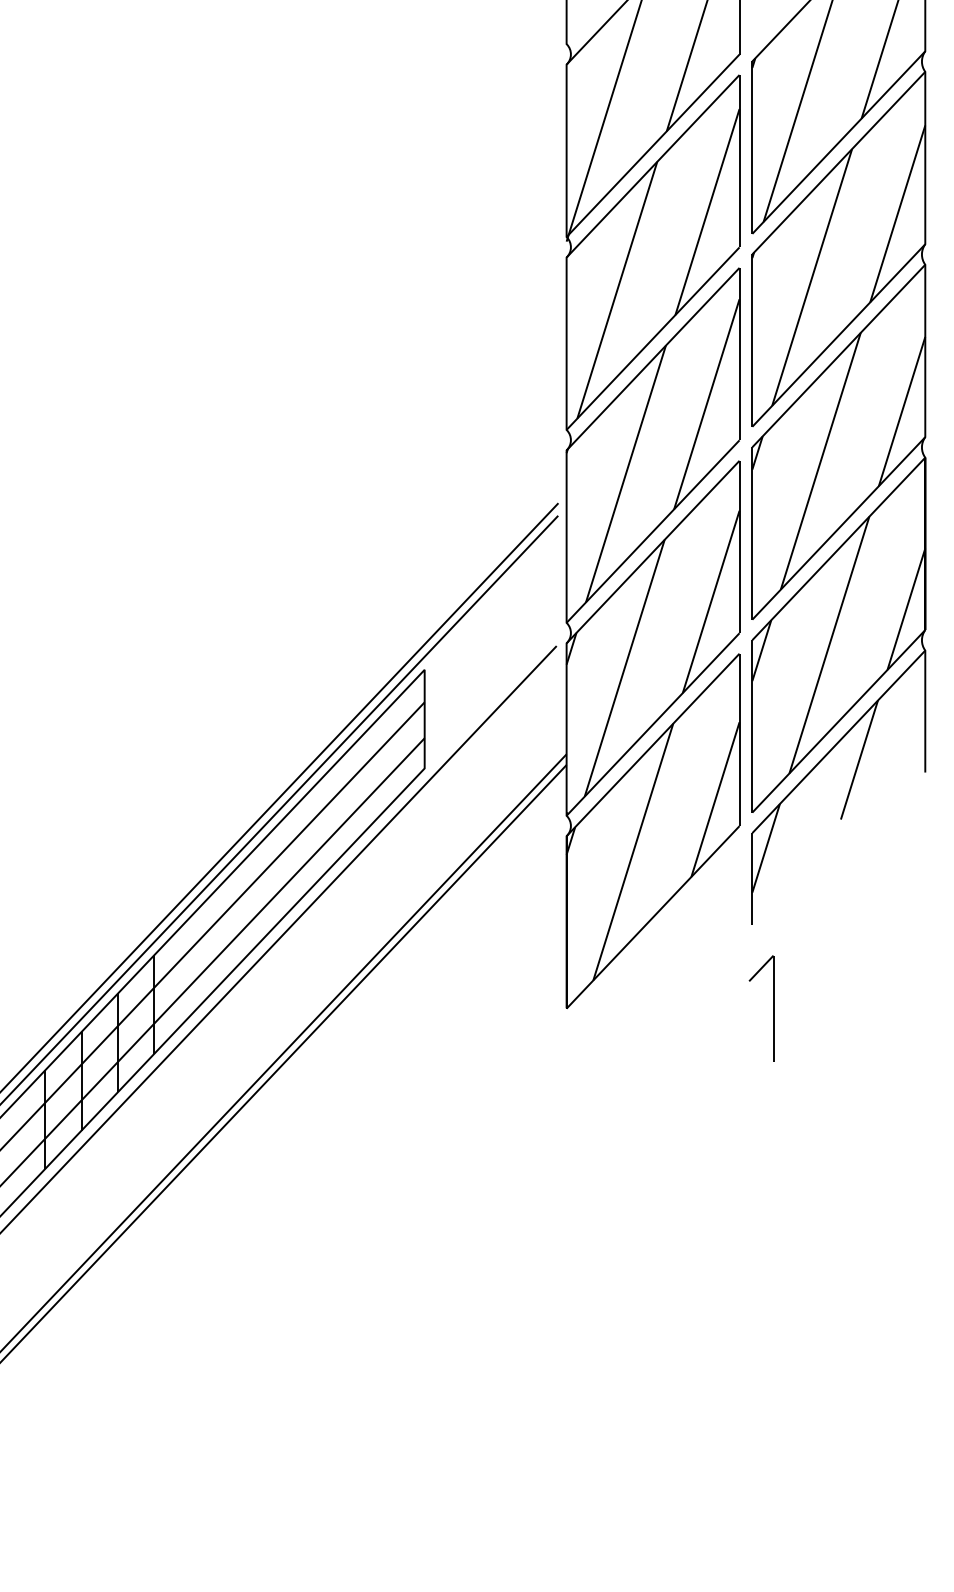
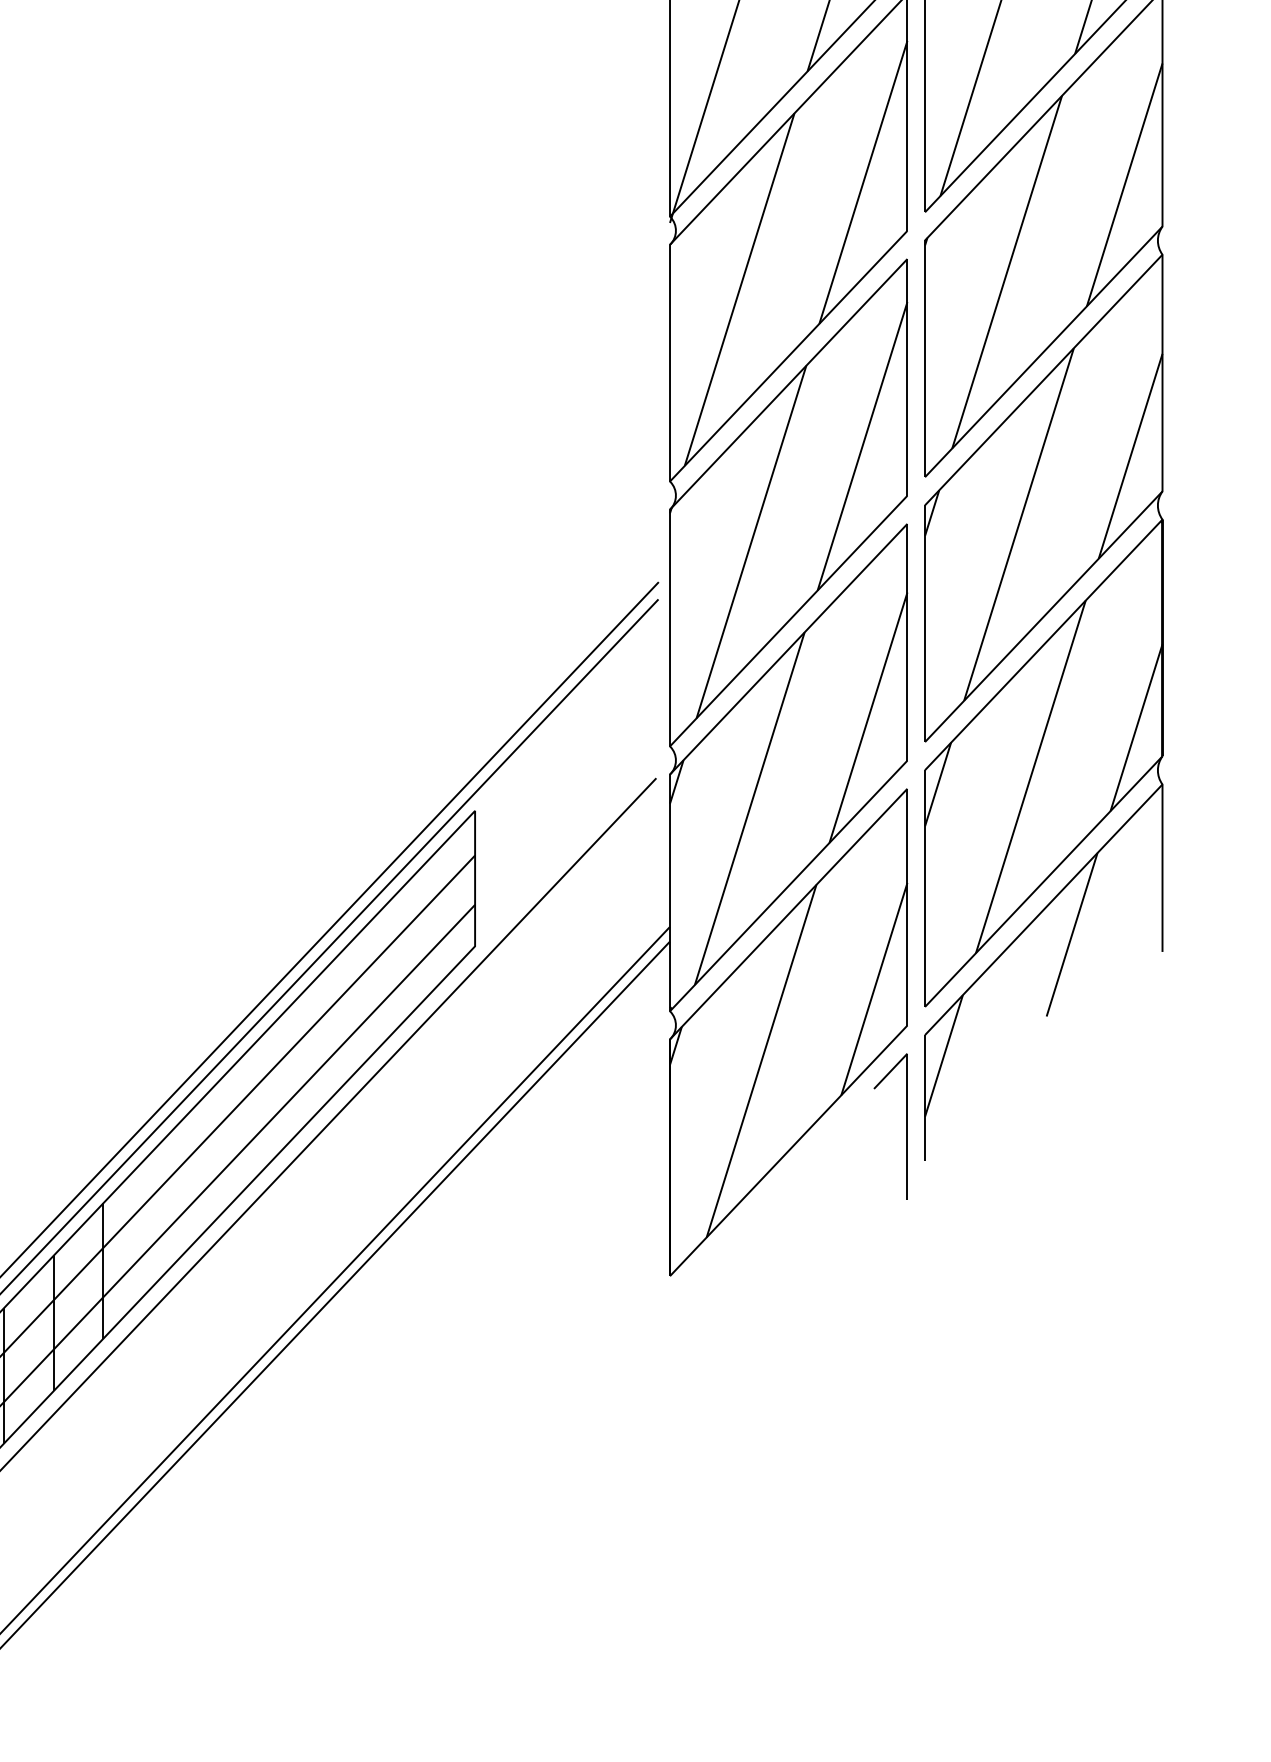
part: (773, 1008) -> (907, 1126), moved

